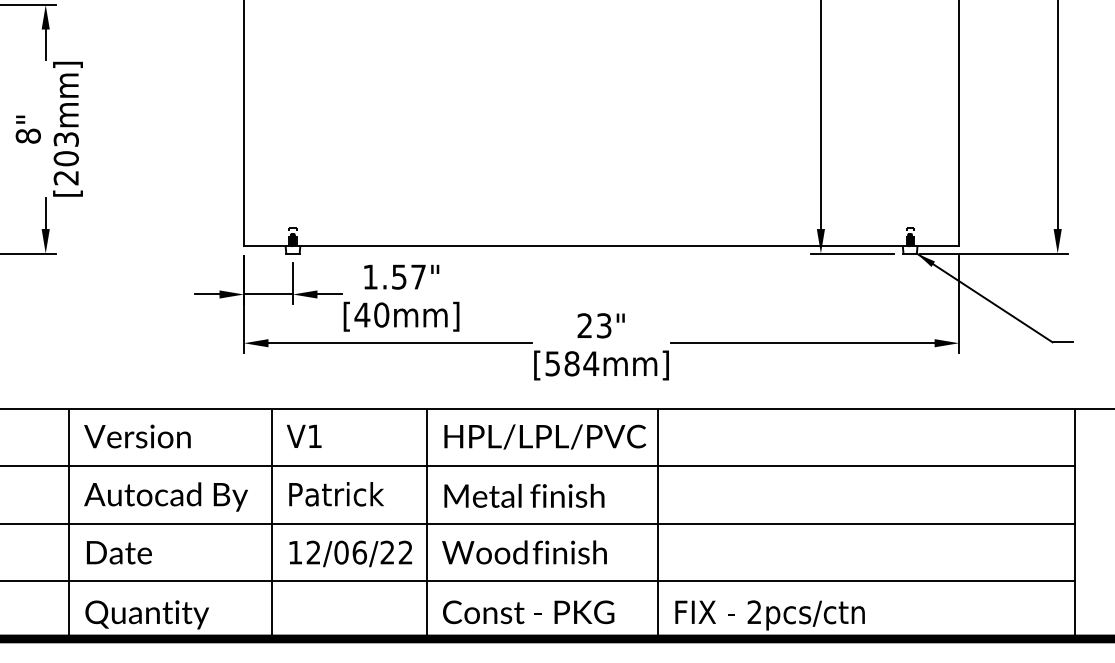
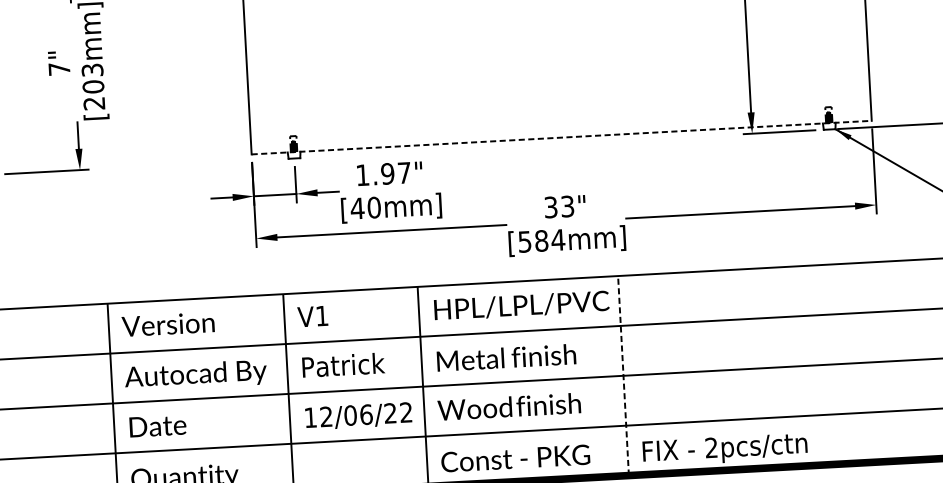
text: (27, 135) -> (58, 68), 8" -> 7"
line: (601, 246) -> (561, 137), solid -> dashed
text: (398, 276) -> (387, 173), 1.57" -> 1.97"
text: (584, 325) -> (550, 207), 23" -> 33"
line: (657, 523) -> (623, 375), solid -> dashed

